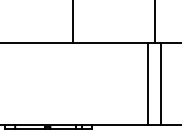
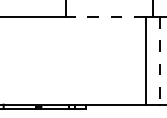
line: (109, 43) -> (104, 17), solid -> dashed
line: (161, 84) -> (160, 61), solid -> dashed

